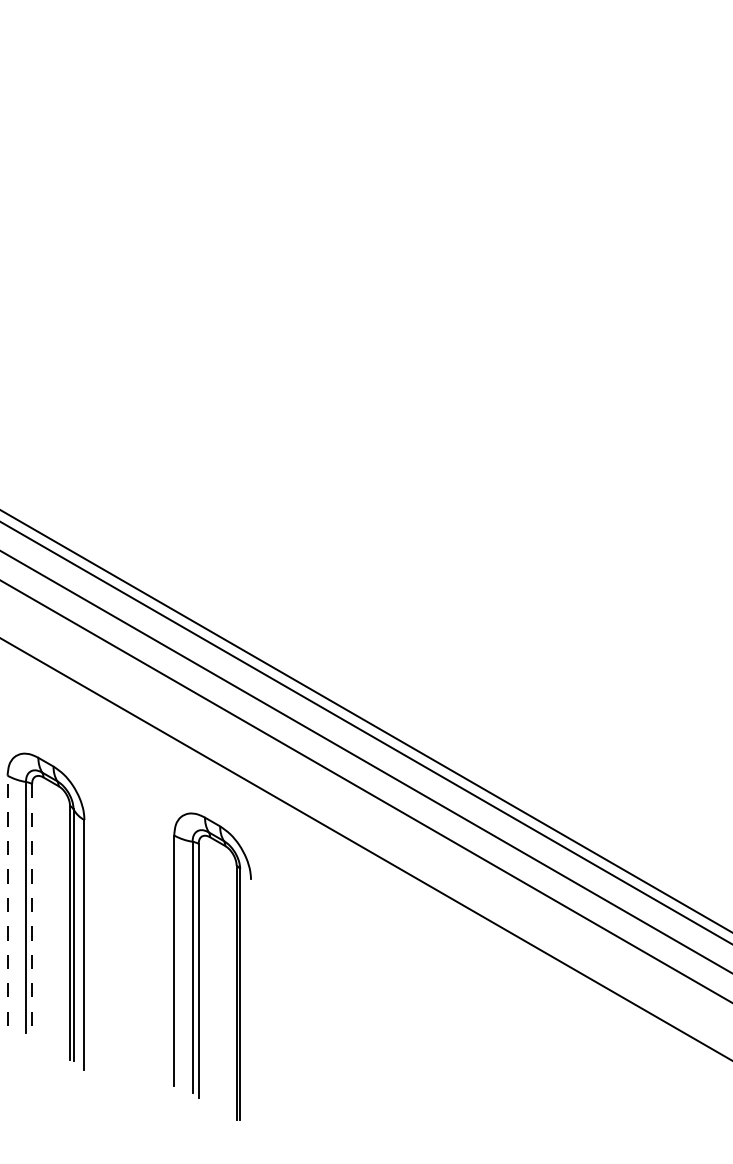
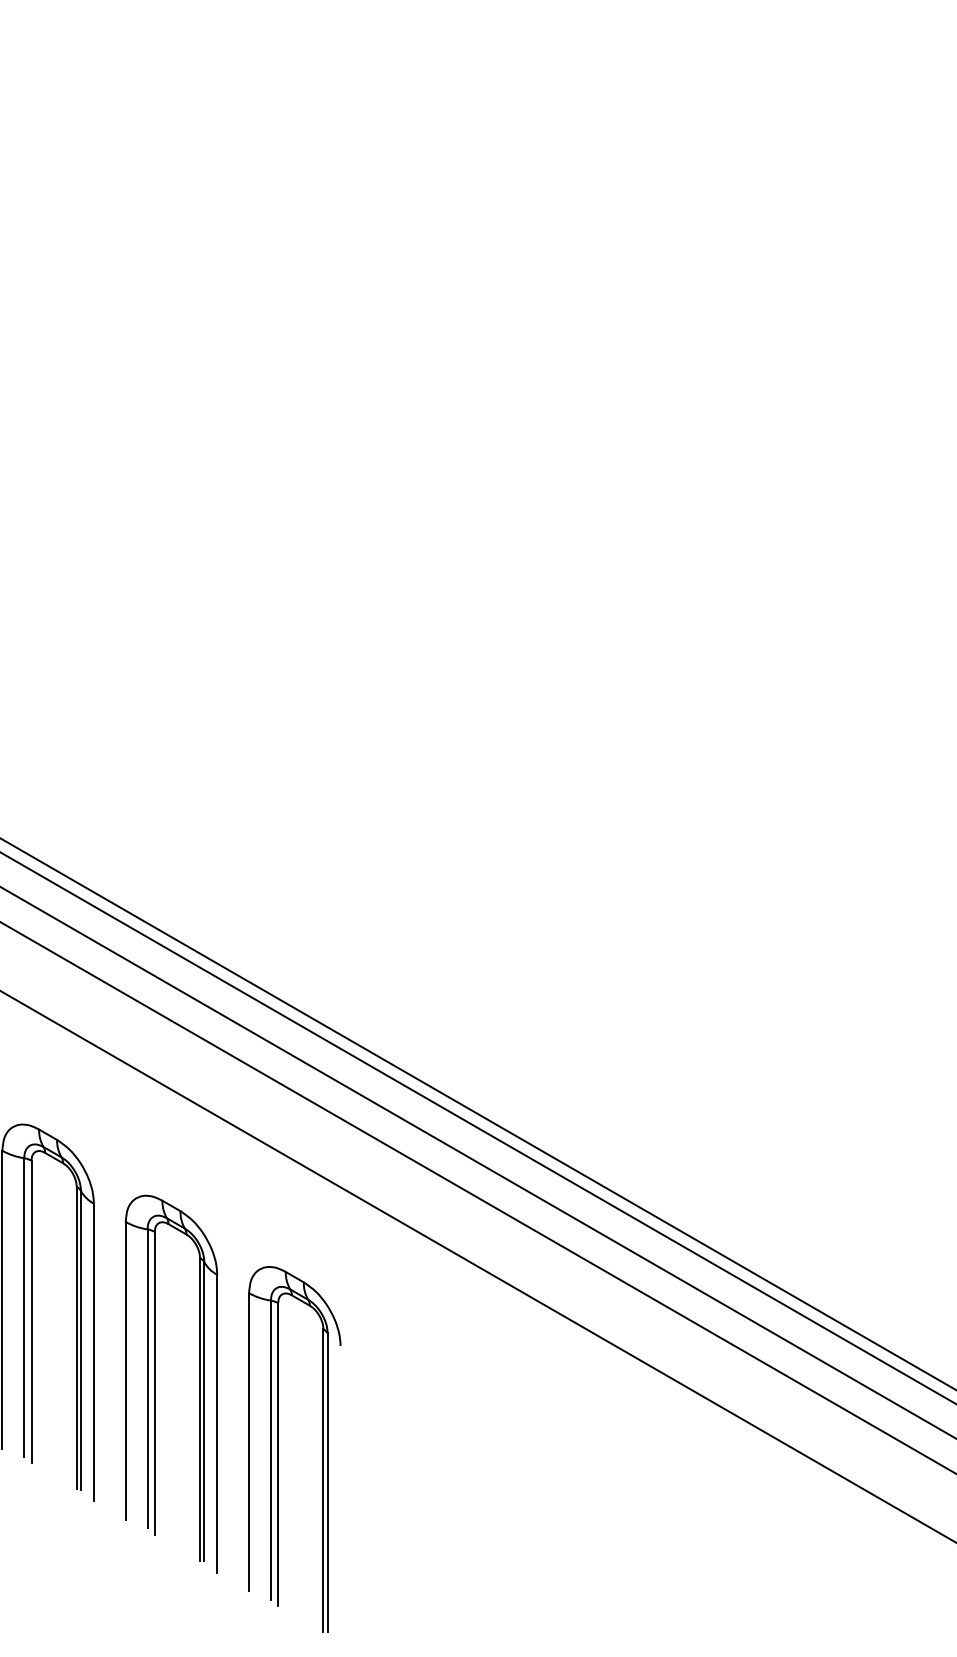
line: (7, 900) -> (125, 1370), dashed -> solid
line: (31, 911) -> (154, 1383), dashed -> solid
part: (198, 966) -> (278, 1449), moved

